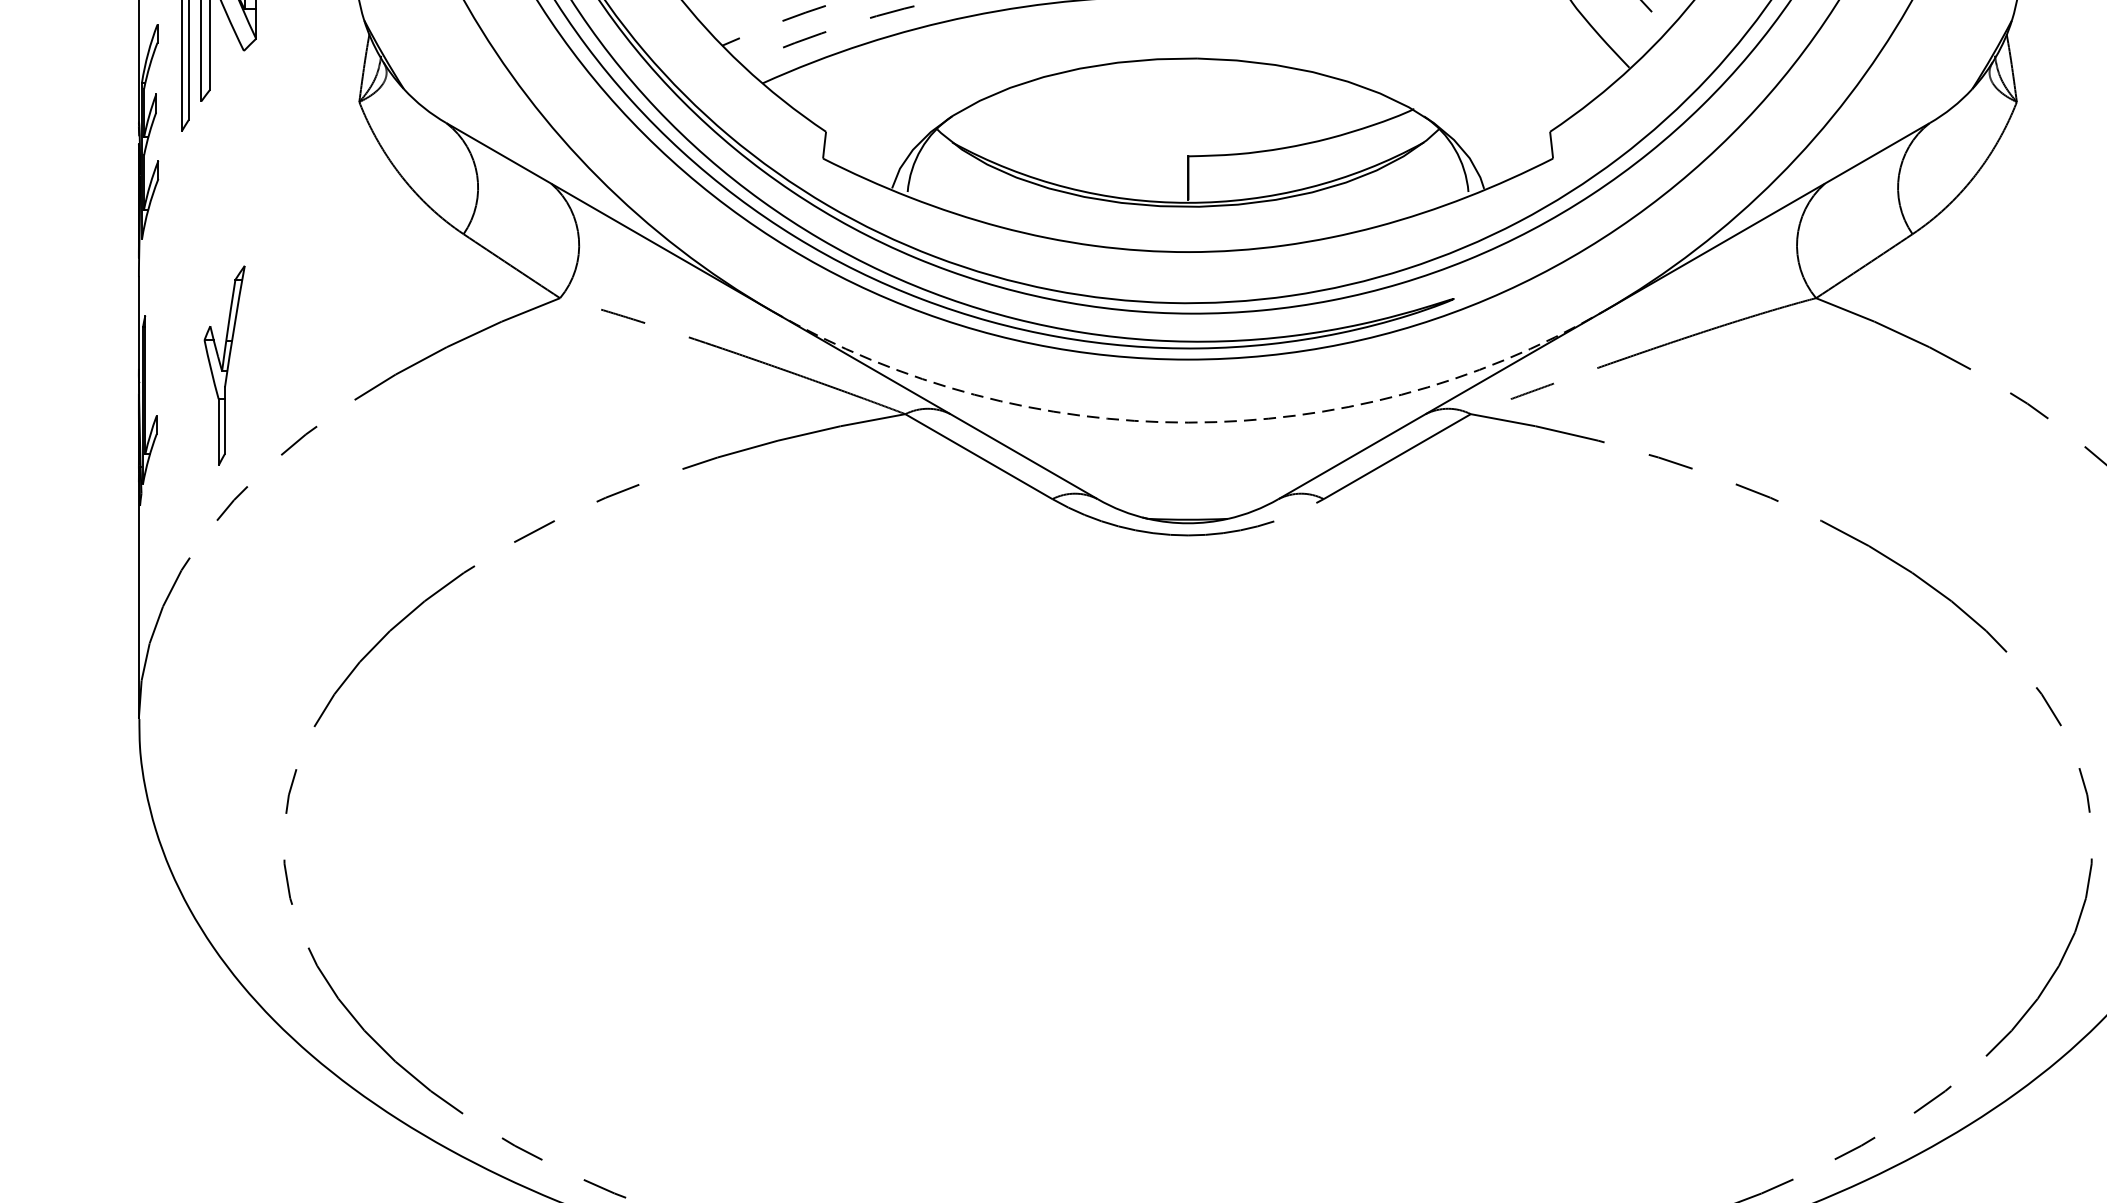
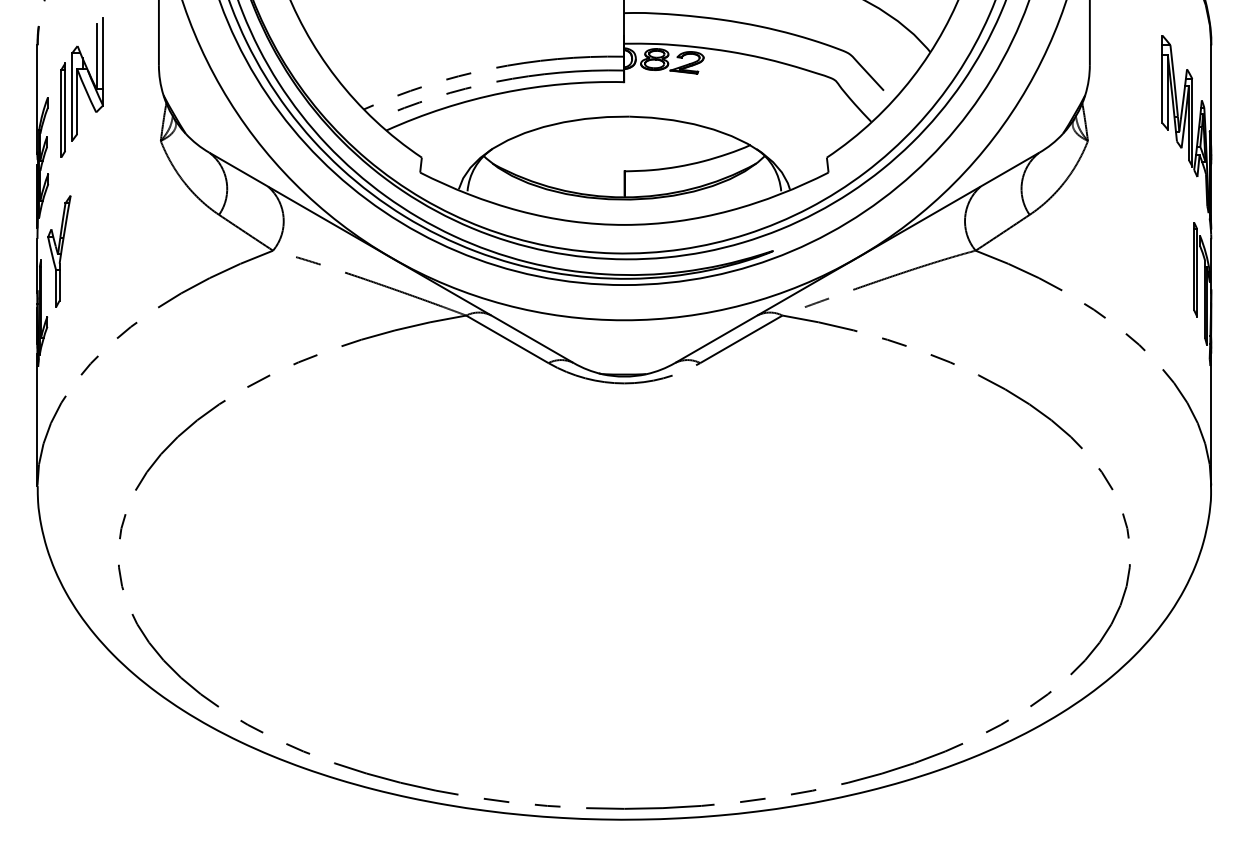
part: (224, 365) -> (59, 251), moved
arc: (1188, 422) -> (624, 320), dashed -> solid

